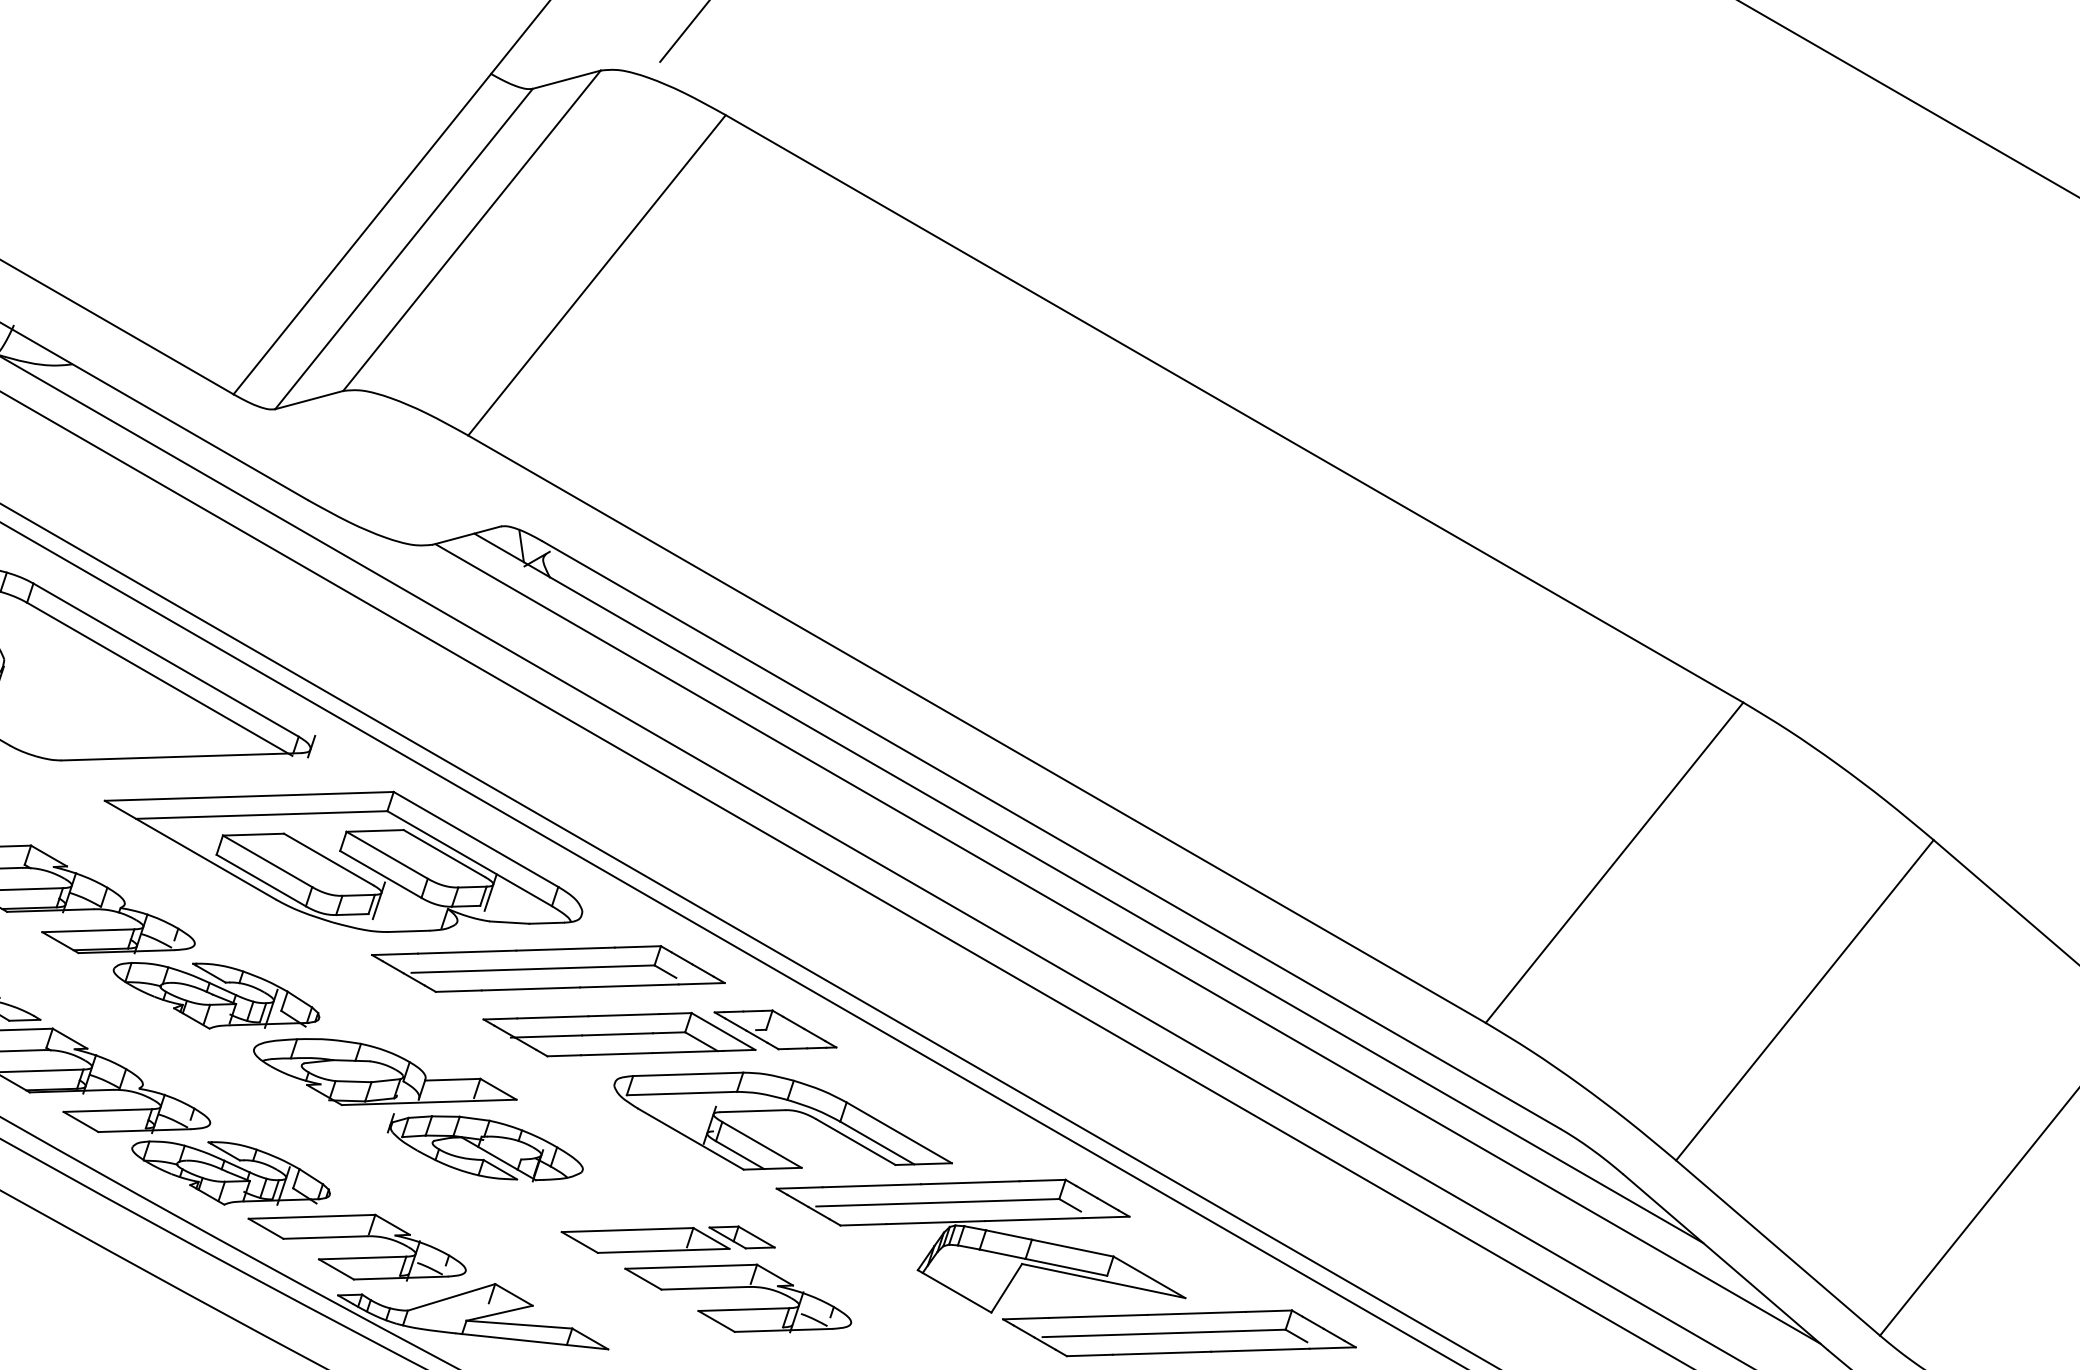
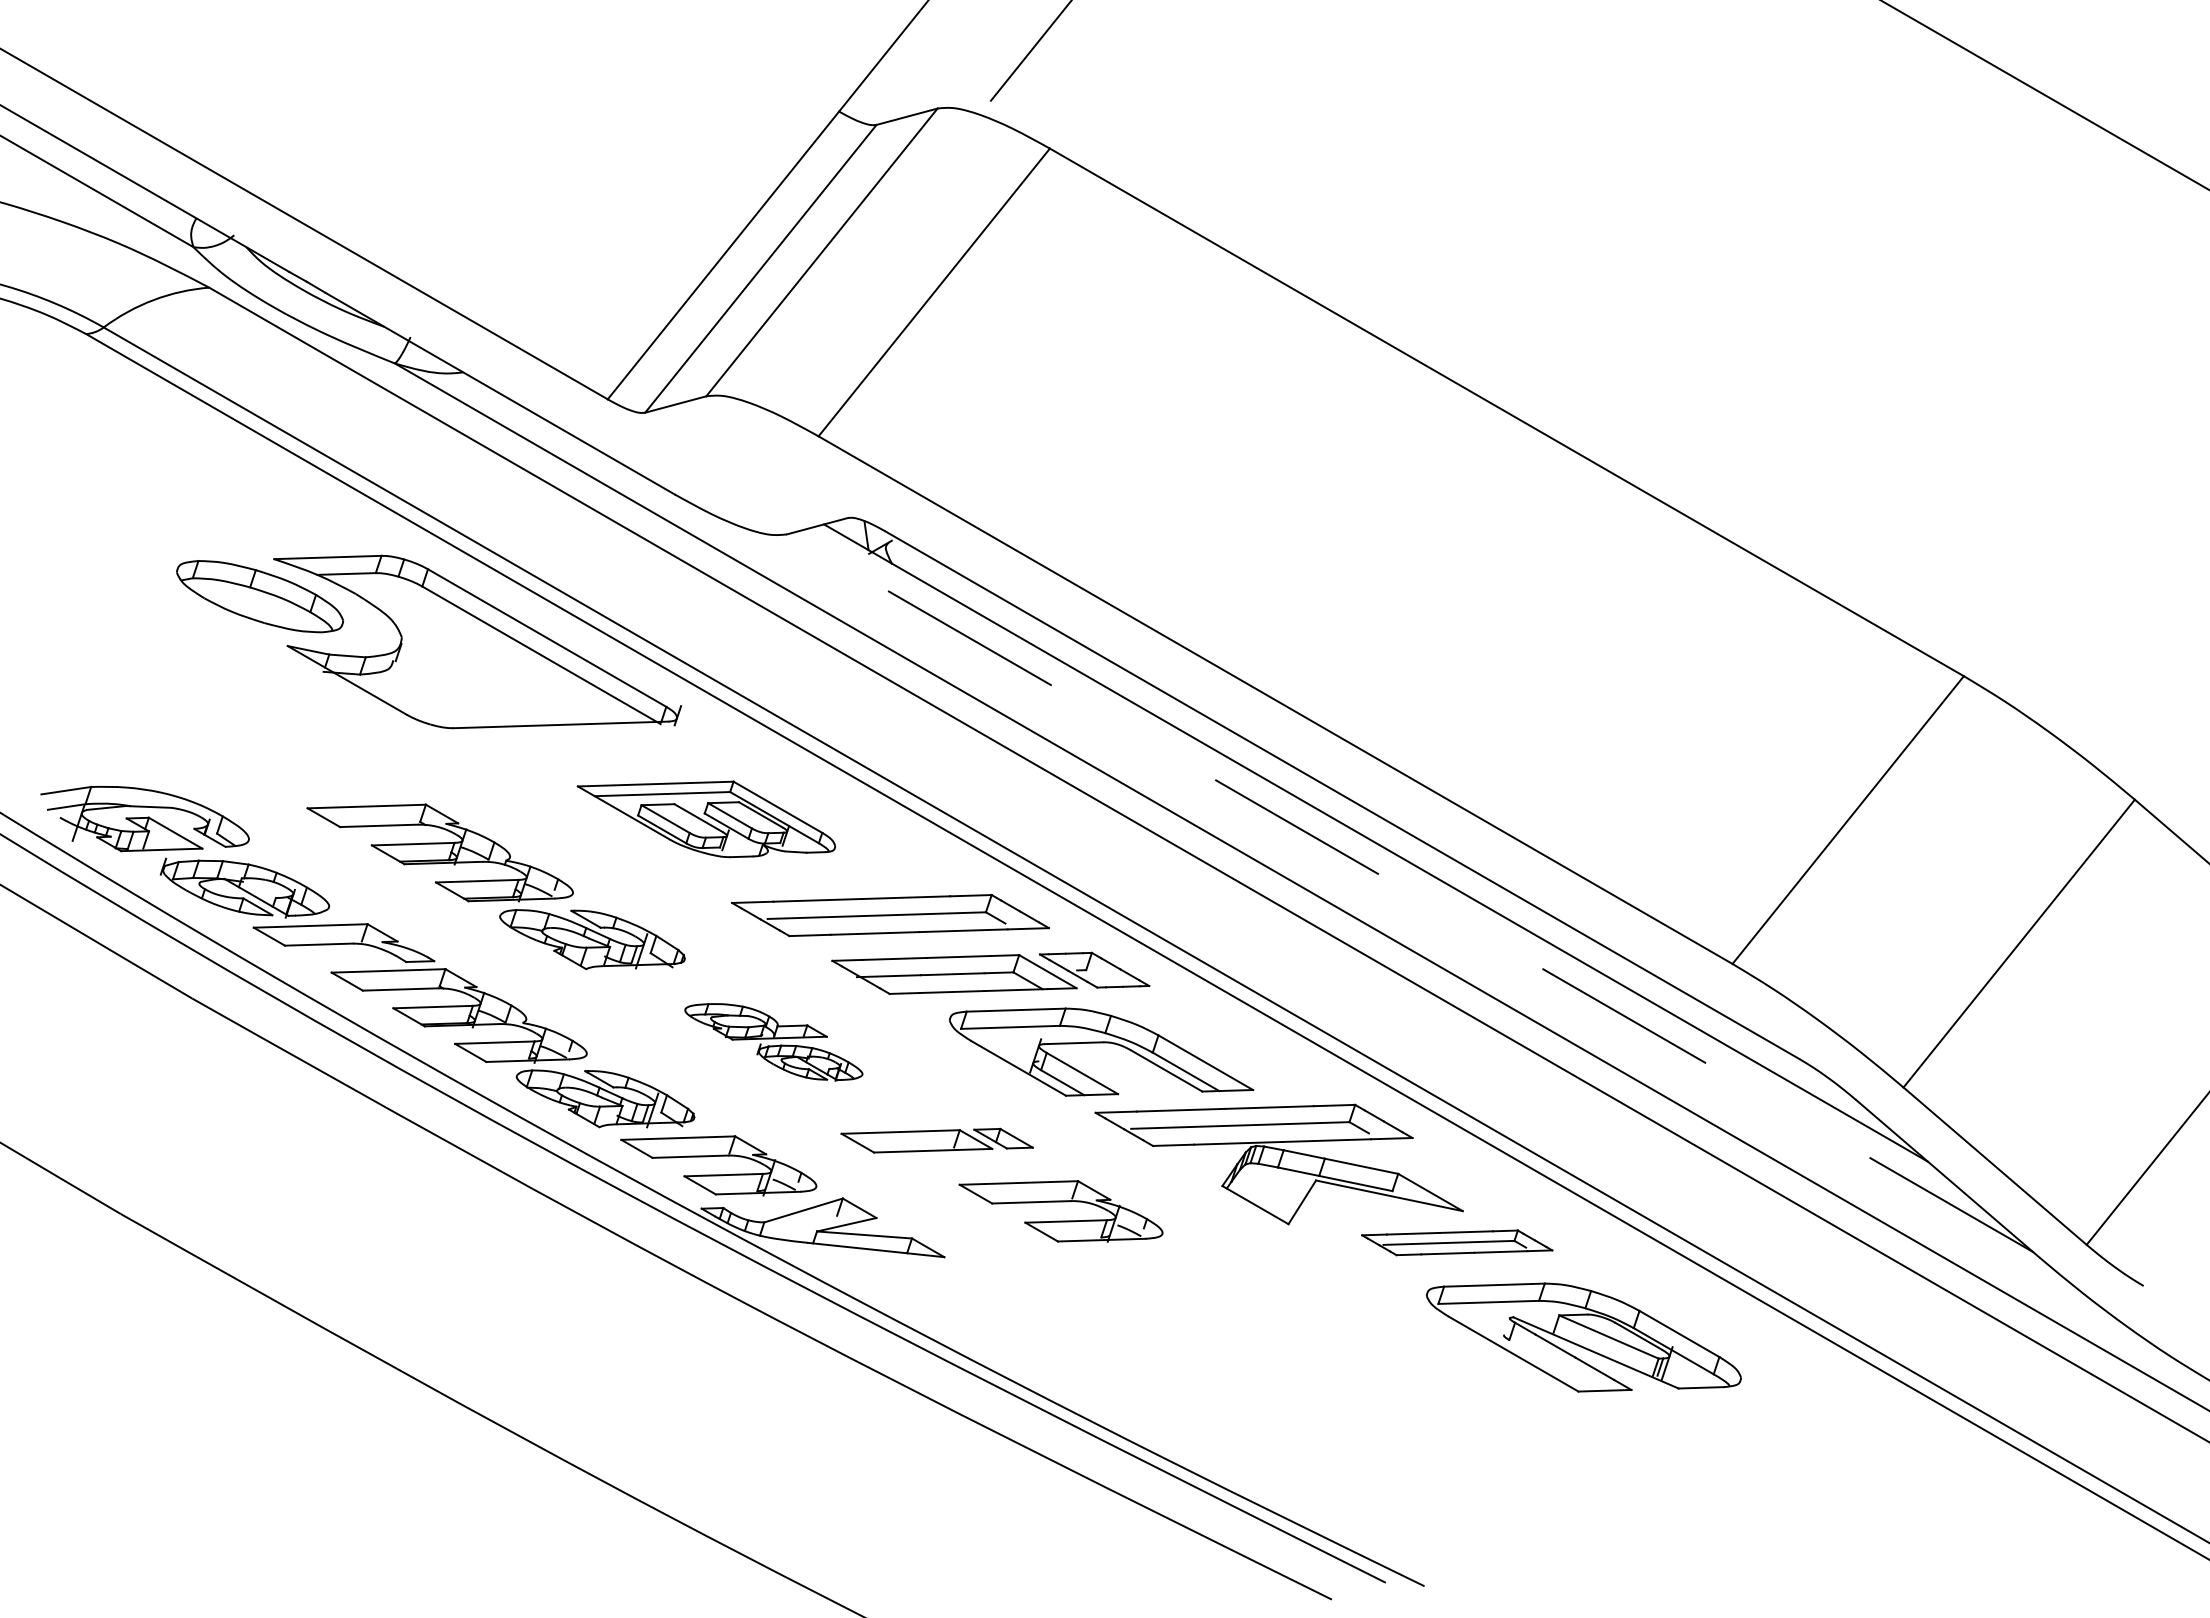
part: (343, 862) -> (706, 819), size x0.6
line: (1127, 943) -> (1410, 892), solid -> dashed
part: (418, 1110) -> (773, 1042), size x0.6
part: (667, 1239) -> (936, 1140), moved
part: (1178, 1333) -> (1456, 1242), size x0.6

